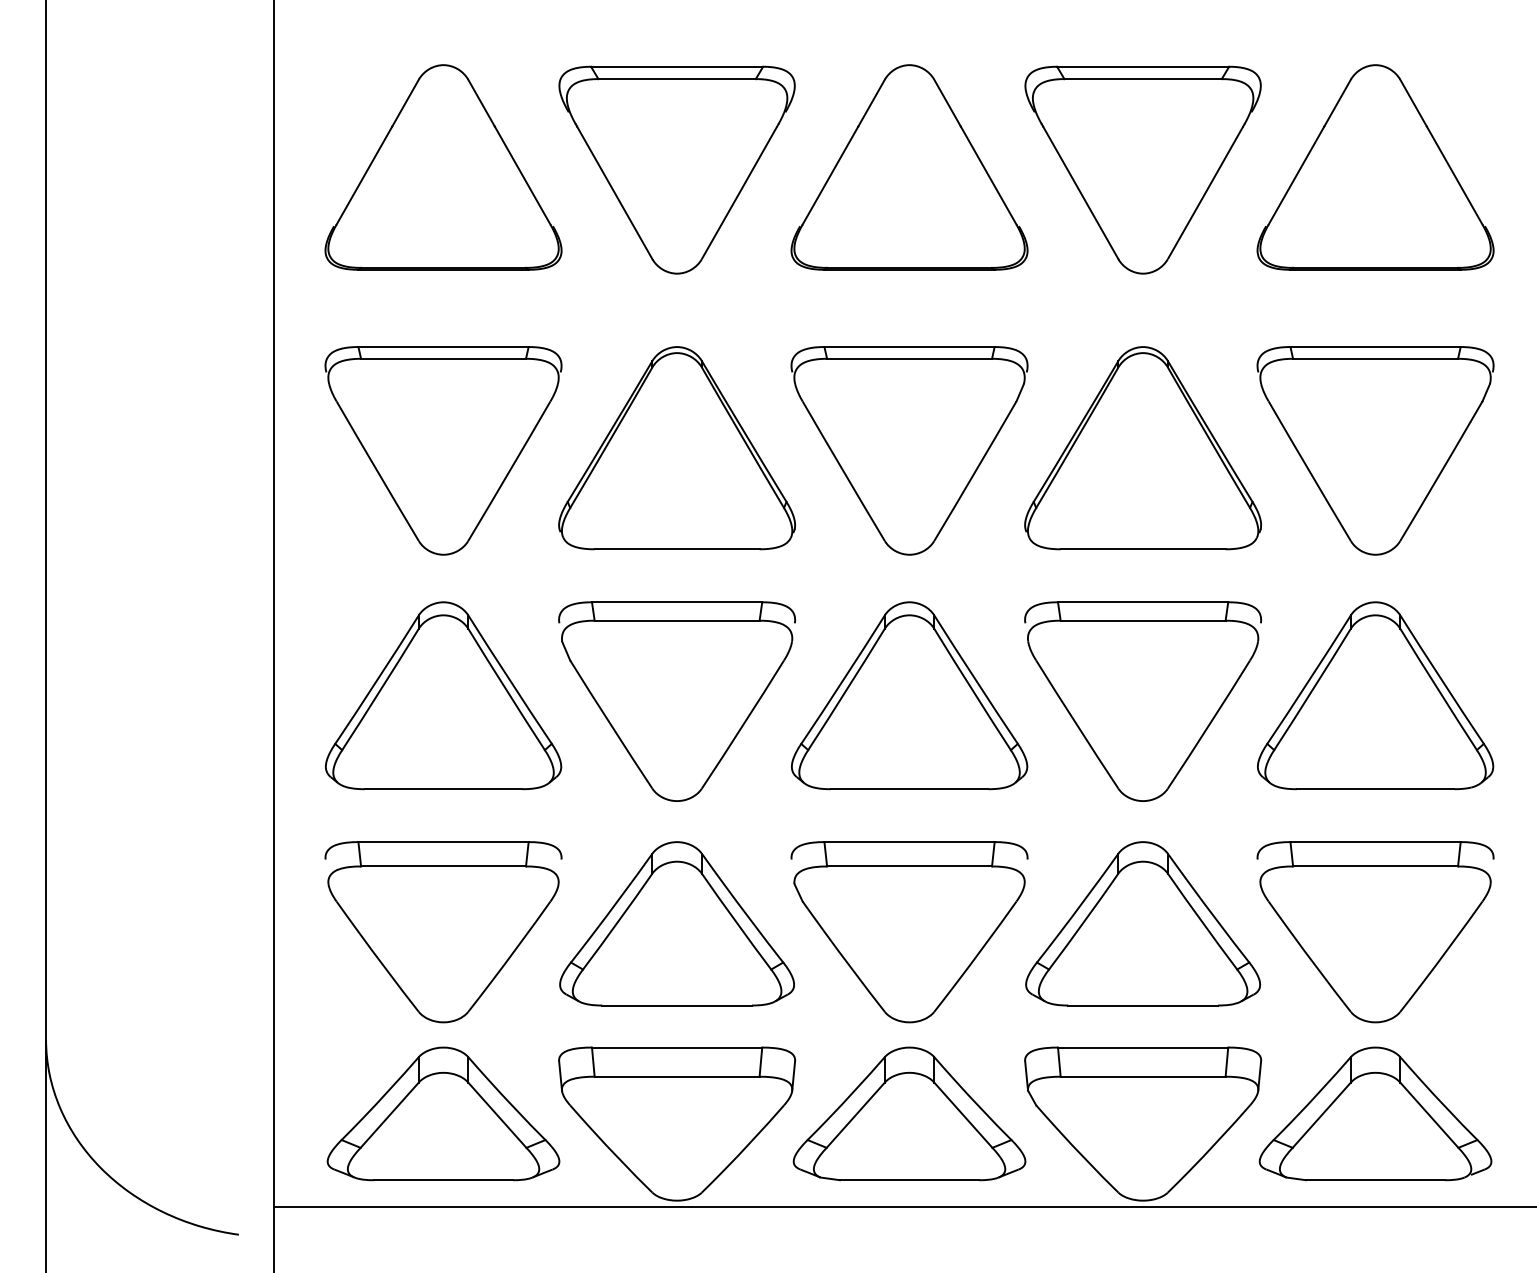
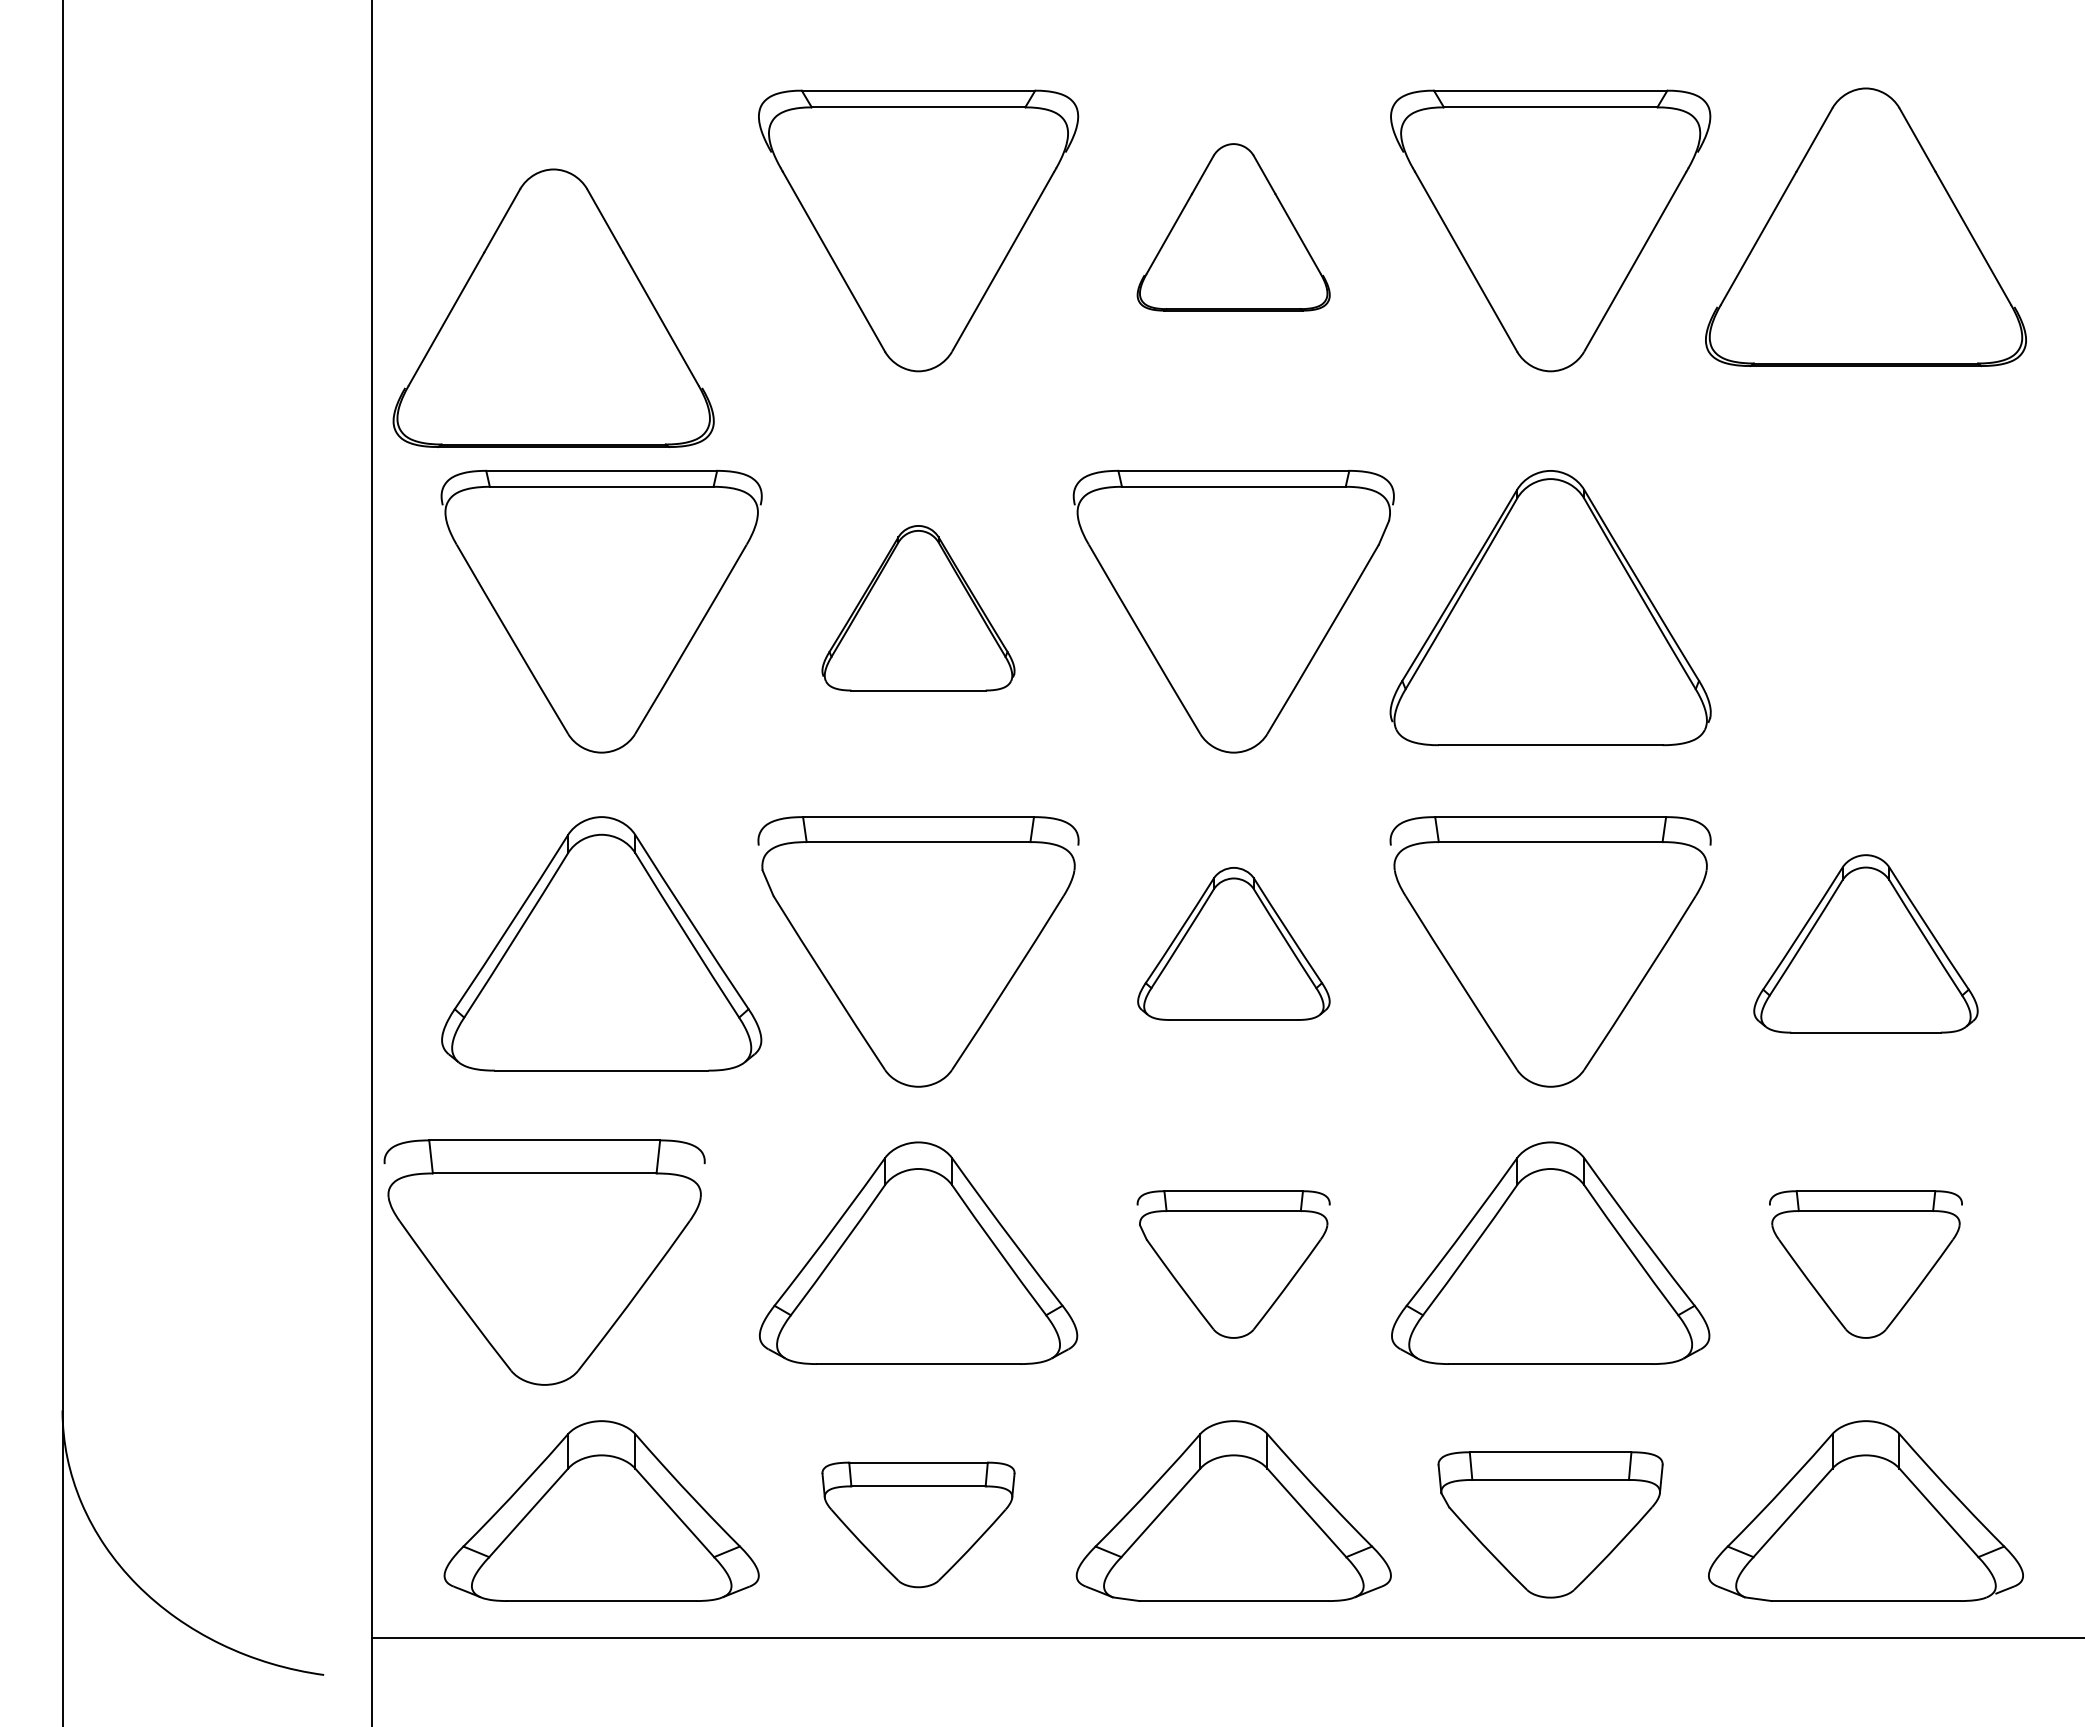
part: (443, 167) -> (553, 308), moved
part: (909, 167) -> (1233, 227), size x0.6
part: (677, 448) -> (918, 608), size x0.6
part: (1375, 450) -> (1865, 611), removed
part: (909, 695) -> (1233, 943), size x0.6
part: (1375, 695) -> (1865, 943), size x0.7
part: (443, 932) -> (544, 1262), moved
part: (909, 932) -> (1233, 1264), size x0.6
part: (1375, 932) -> (1865, 1264), size x0.6
part: (677, 1123) -> (918, 1524), size x0.6
part: (1142, 1123) -> (1550, 1524), size x0.7

